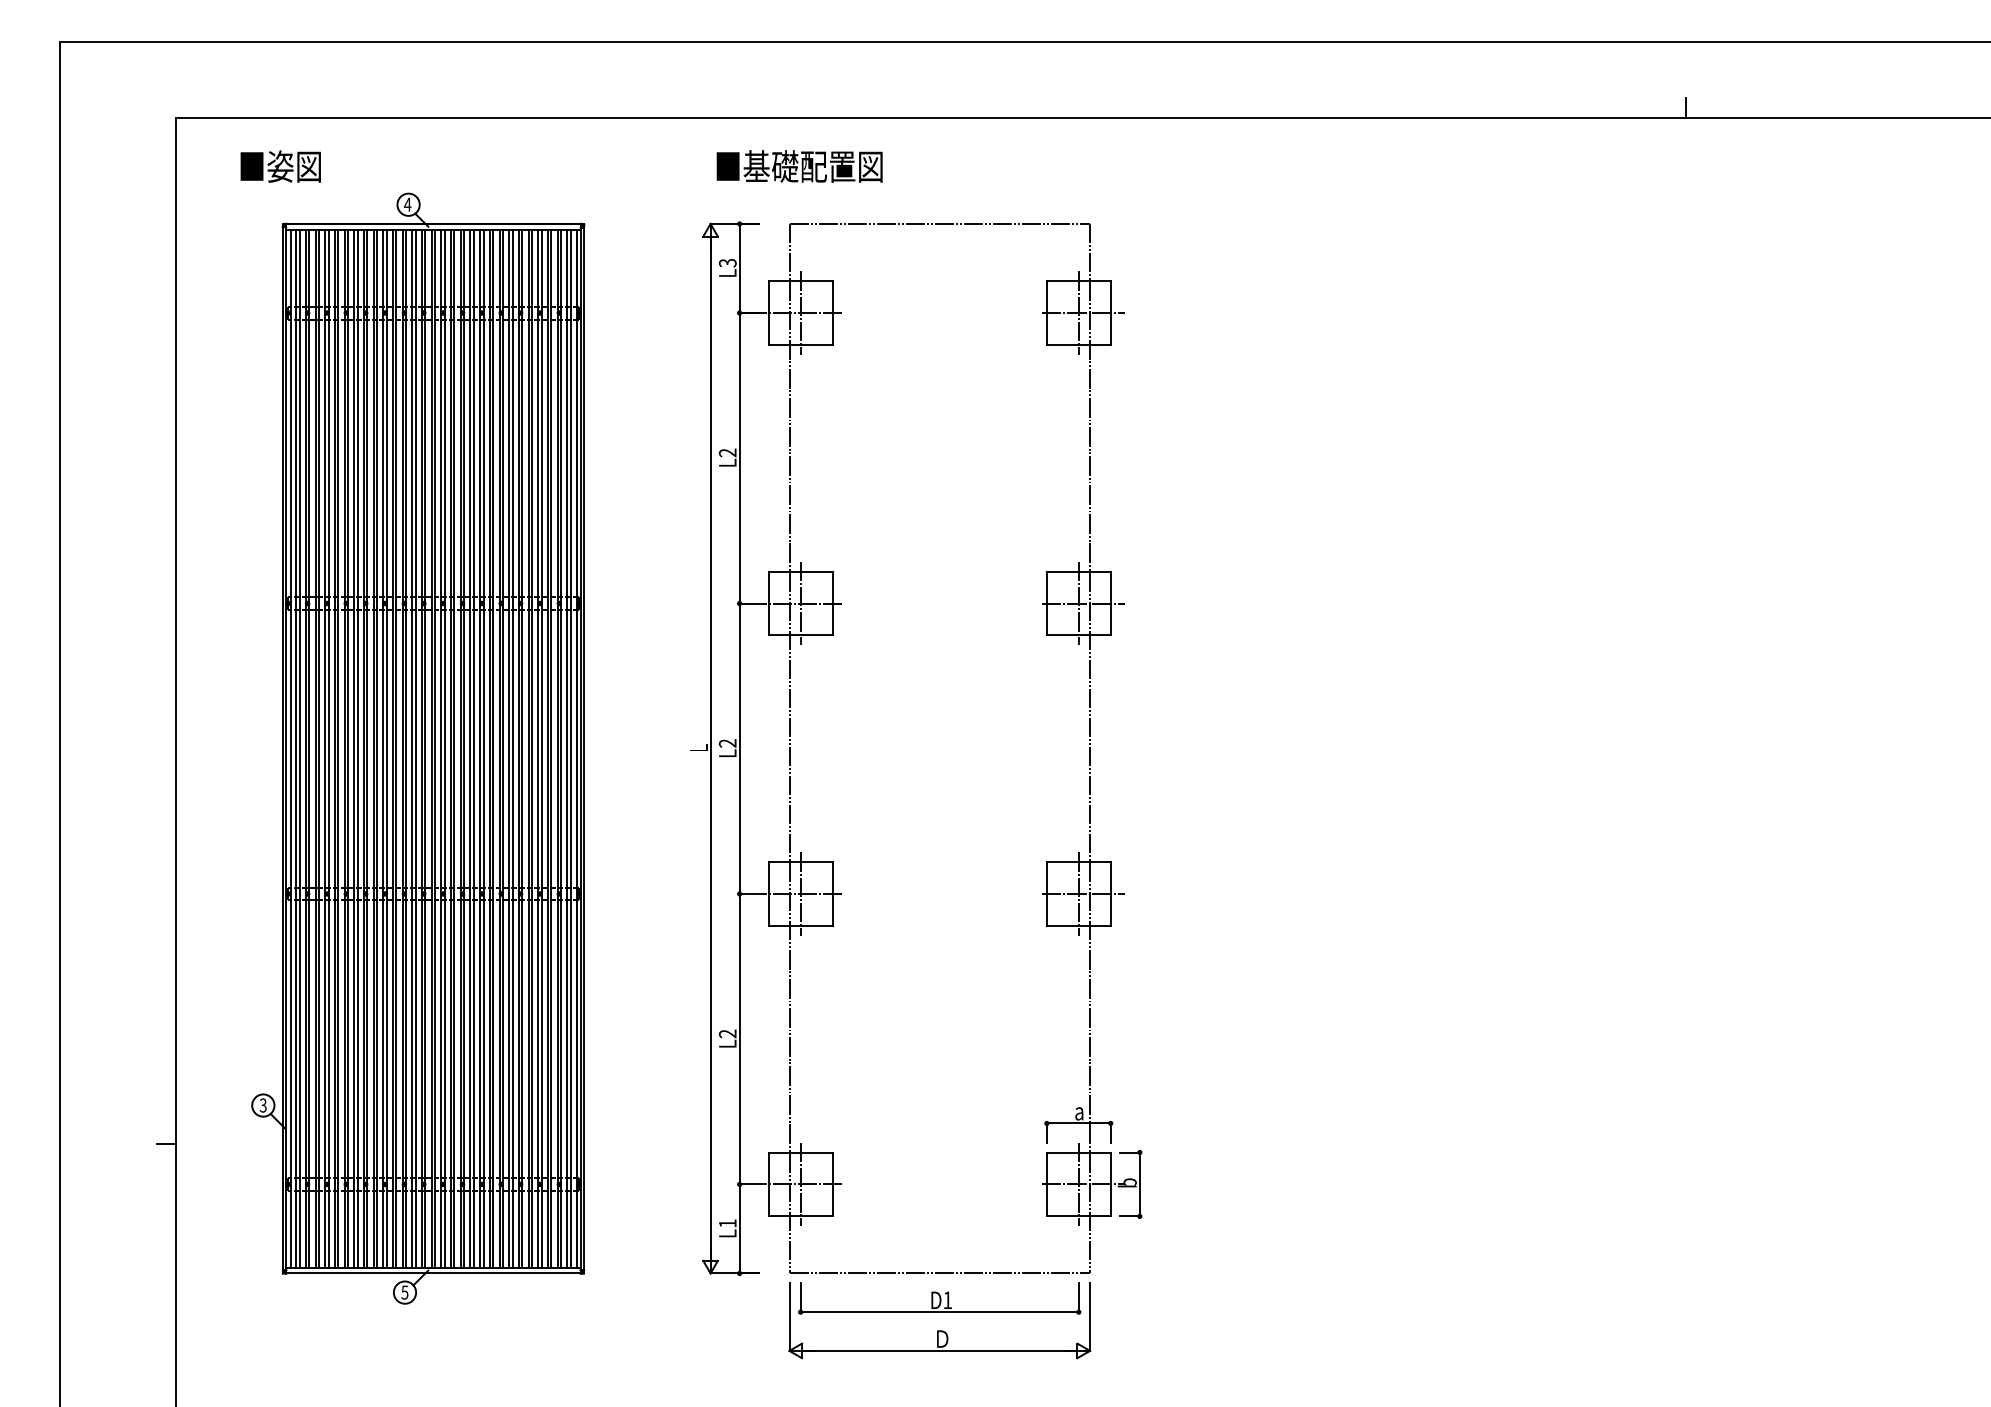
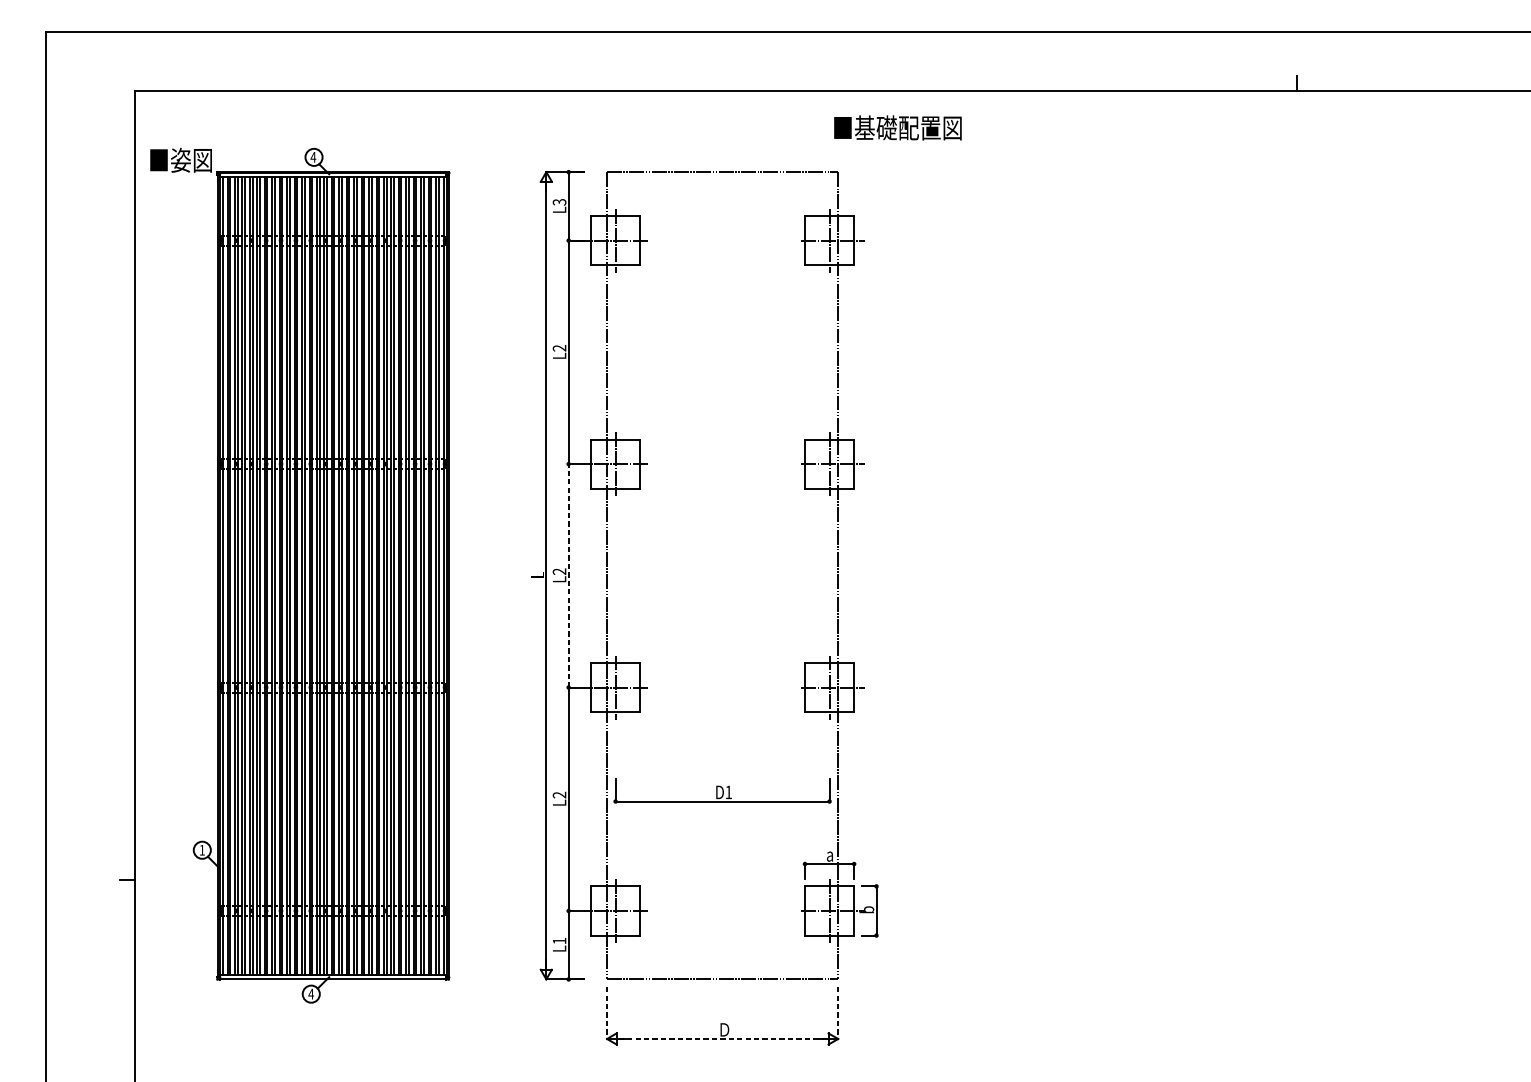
text: (280, 166) -> (180, 160), moved
text: (799, 166) -> (897, 127), moved
line: (739, 748) -> (568, 575), solid -> dashed
text: (262, 1105) -> (201, 850), 3 -> 1
text: (404, 1292) -> (310, 994), 5 -> 4
part: (939, 1298) -> (722, 790), moved
line: (789, 1317) -> (607, 1013), solid -> dashed
line: (1090, 1317) -> (838, 1013), solid -> dashed
line: (939, 1350) -> (722, 1038), solid -> dashed

